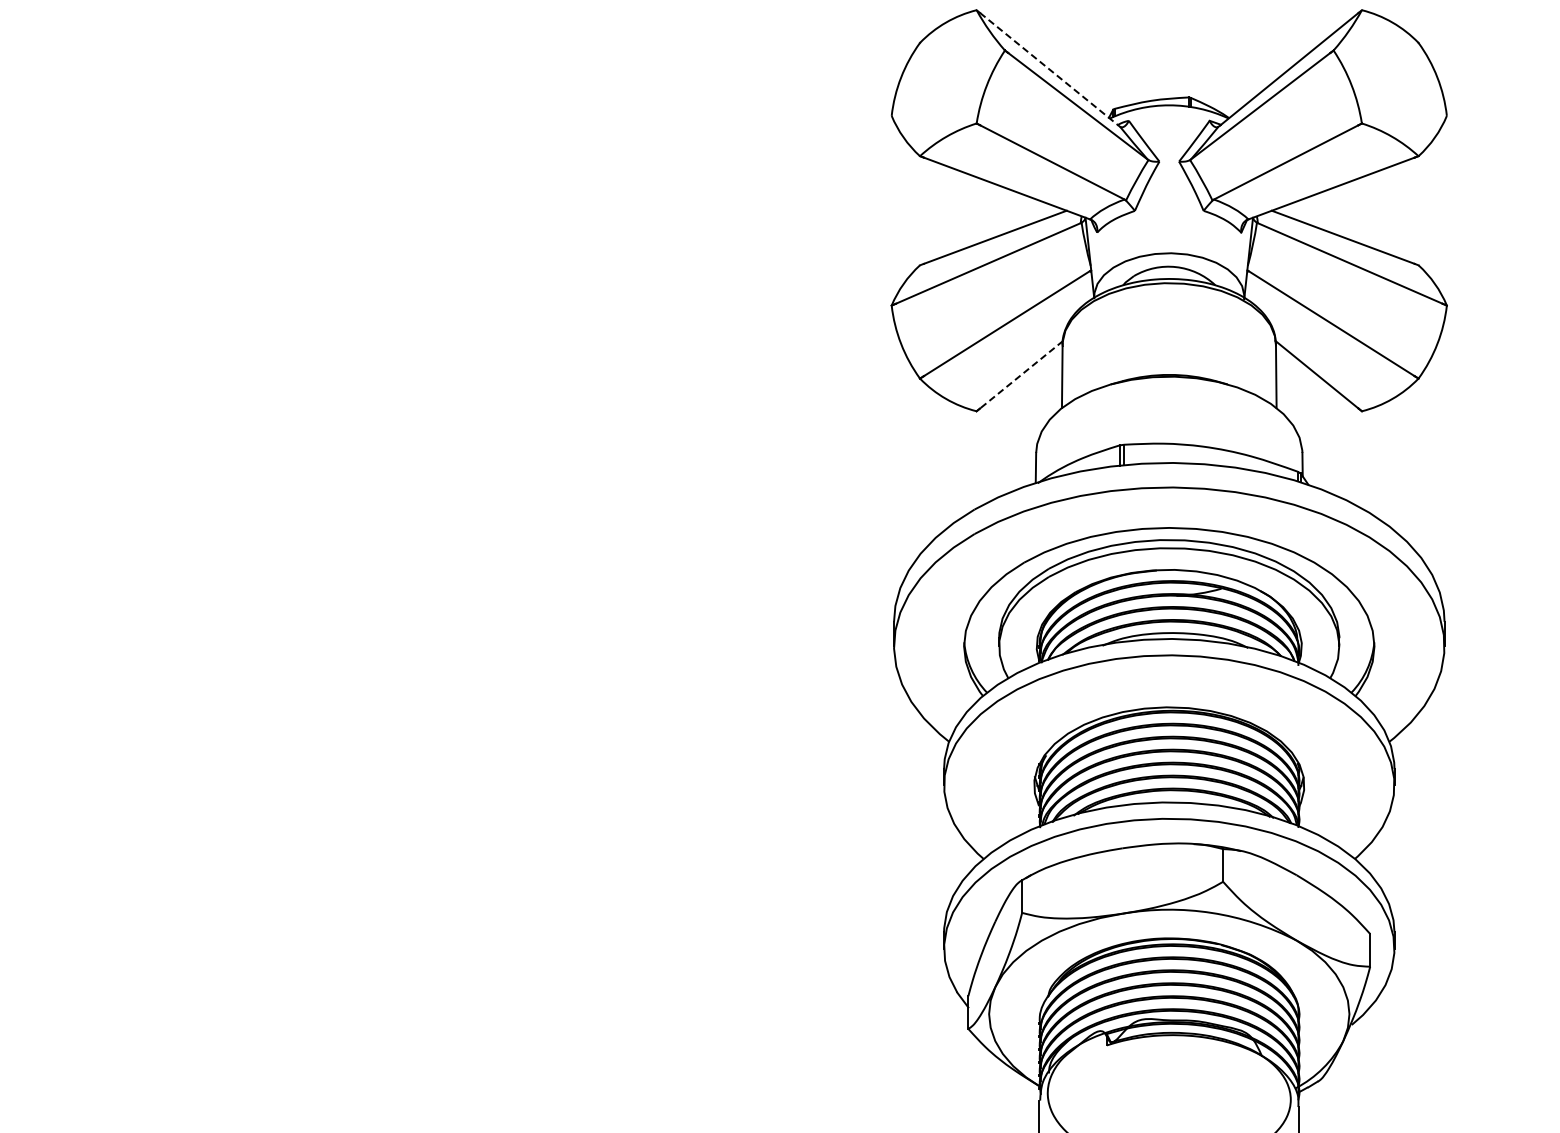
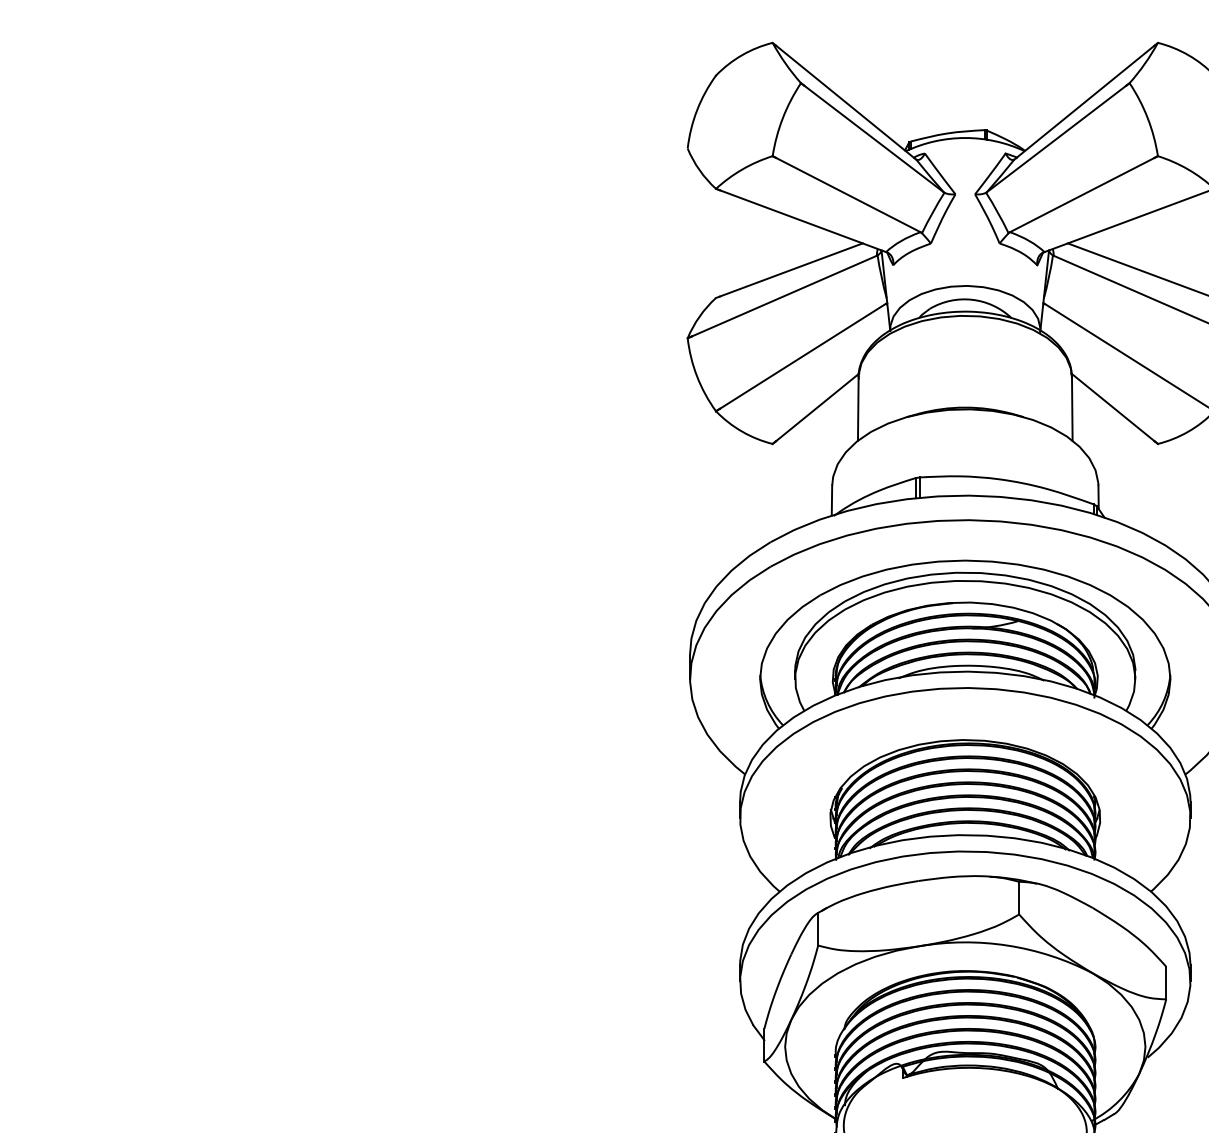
line: (1049, 69) -> (845, 102), dashed -> solid
line: (1021, 374) -> (817, 407), dashed -> solid

